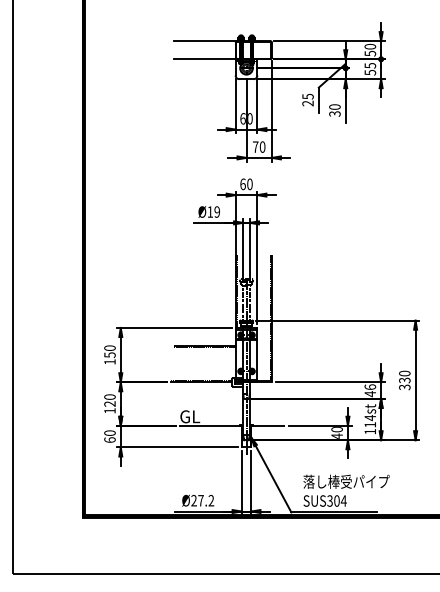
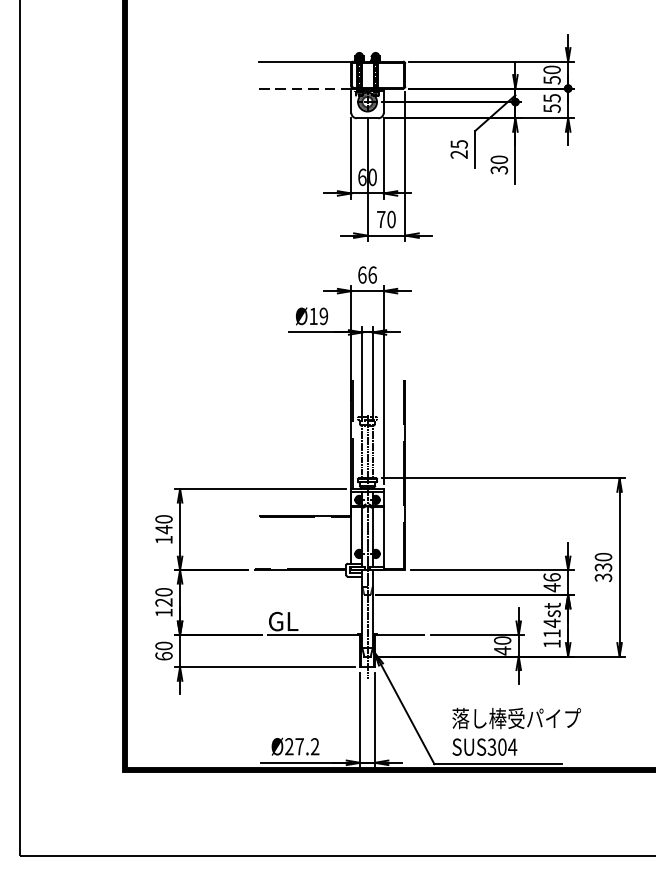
line: (204, 59) -> (304, 88), solid -> dashed
text: (249, 183) -> (371, 273), 60 -> 66
text: (109, 355) -> (163, 530), 150 -> 140

